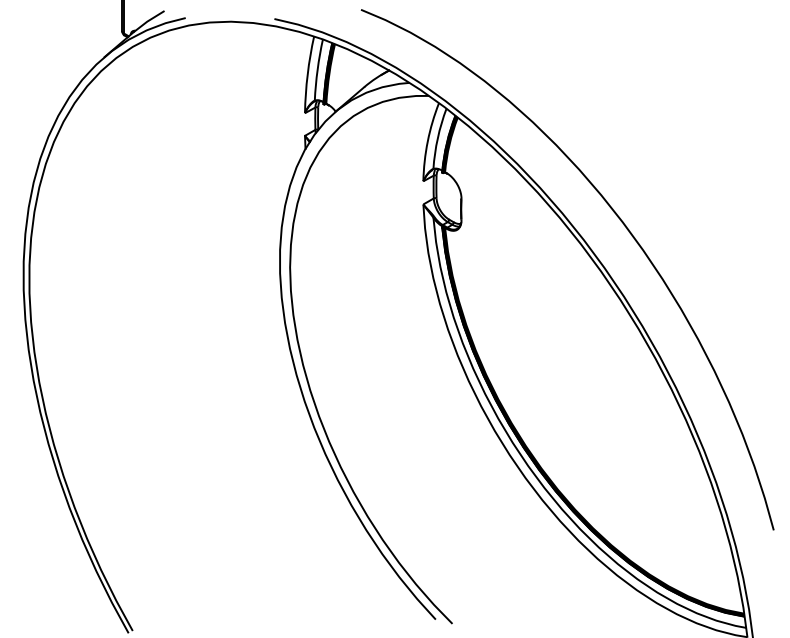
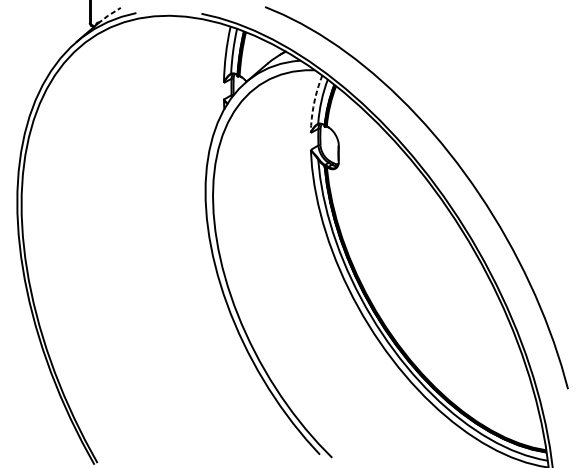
line: (148, 21) -> (109, 15), solid -> dashed
arc: (427, 141) -> (313, 103), solid -> dashed

